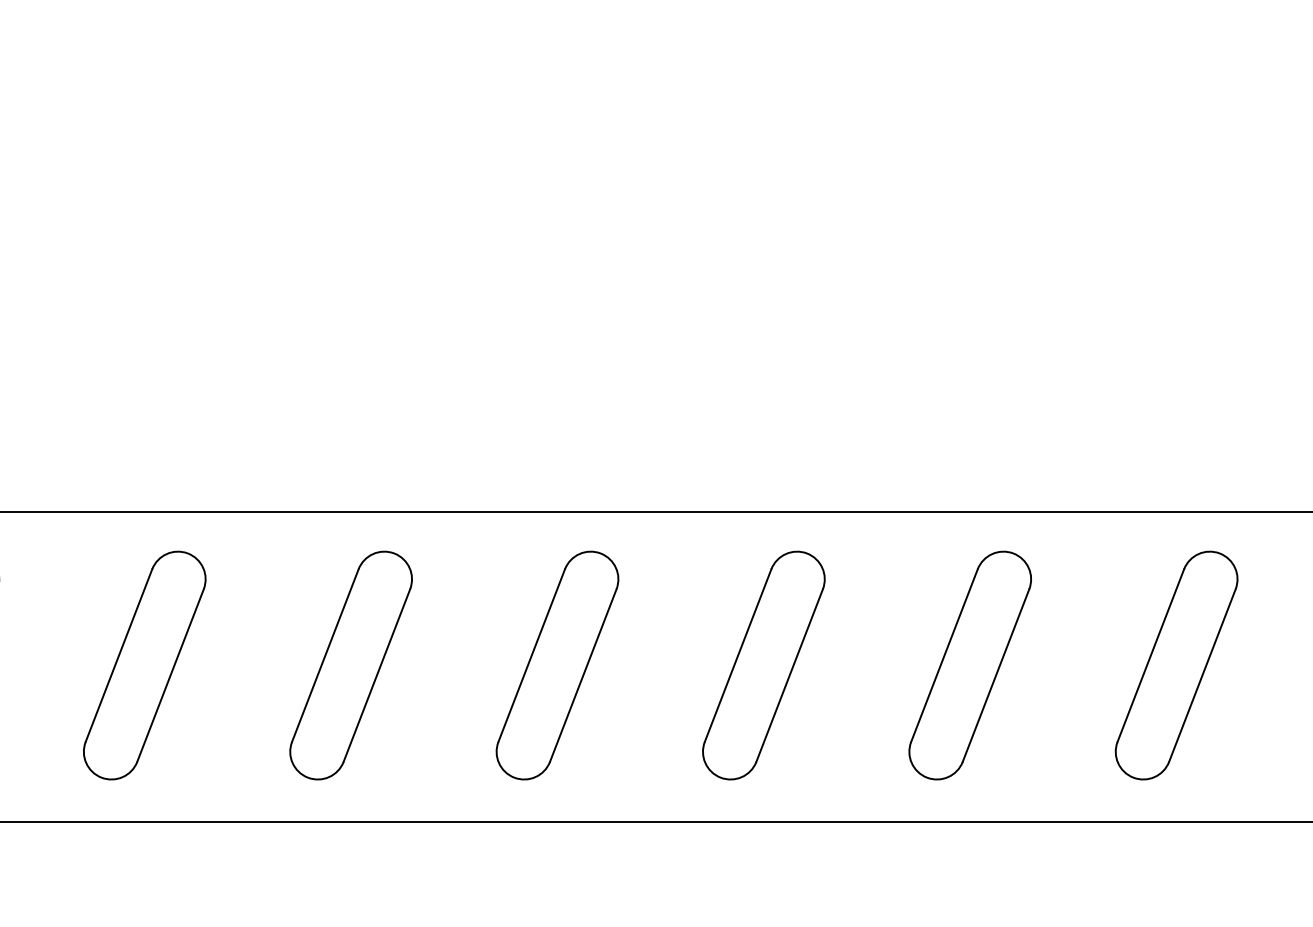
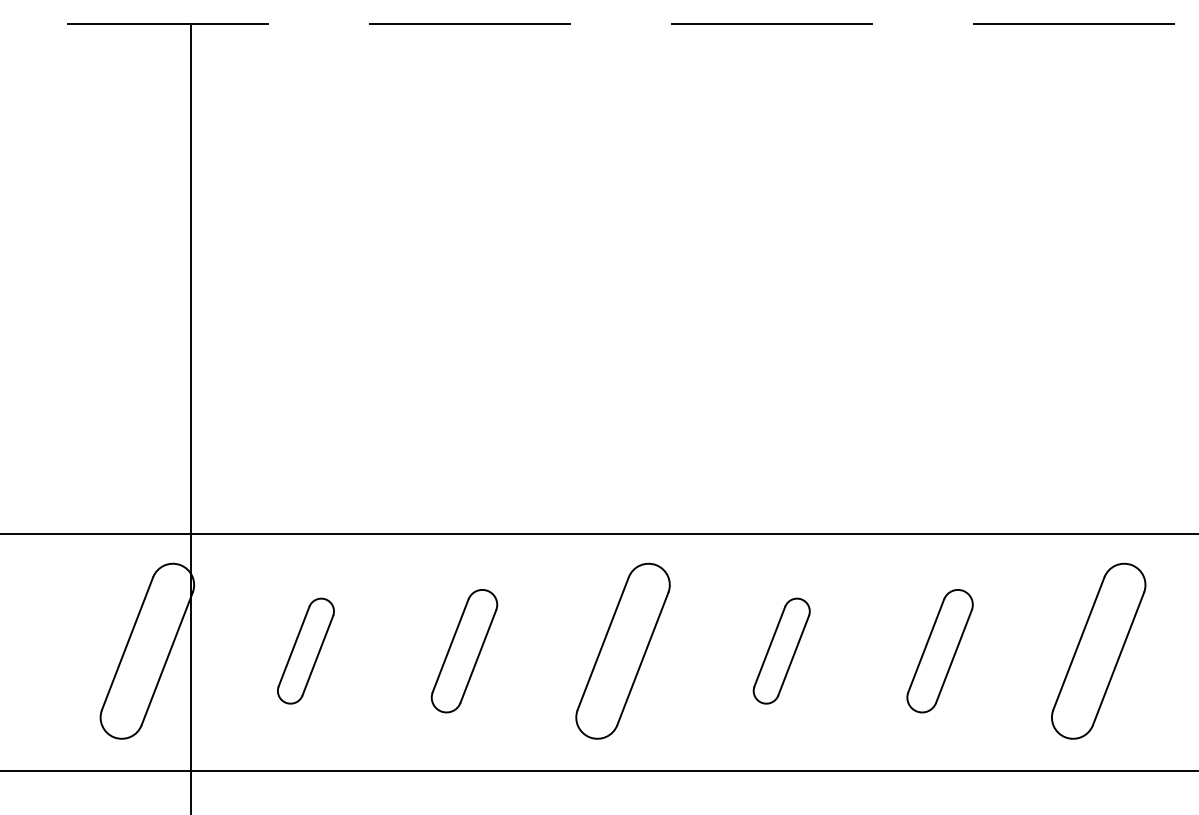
part: (144, 664) -> (305, 650), size x0.6
part: (351, 664) -> (464, 650), size x0.7
part: (763, 664) -> (781, 650), size x0.6
part: (969, 664) -> (939, 650), size x0.7

